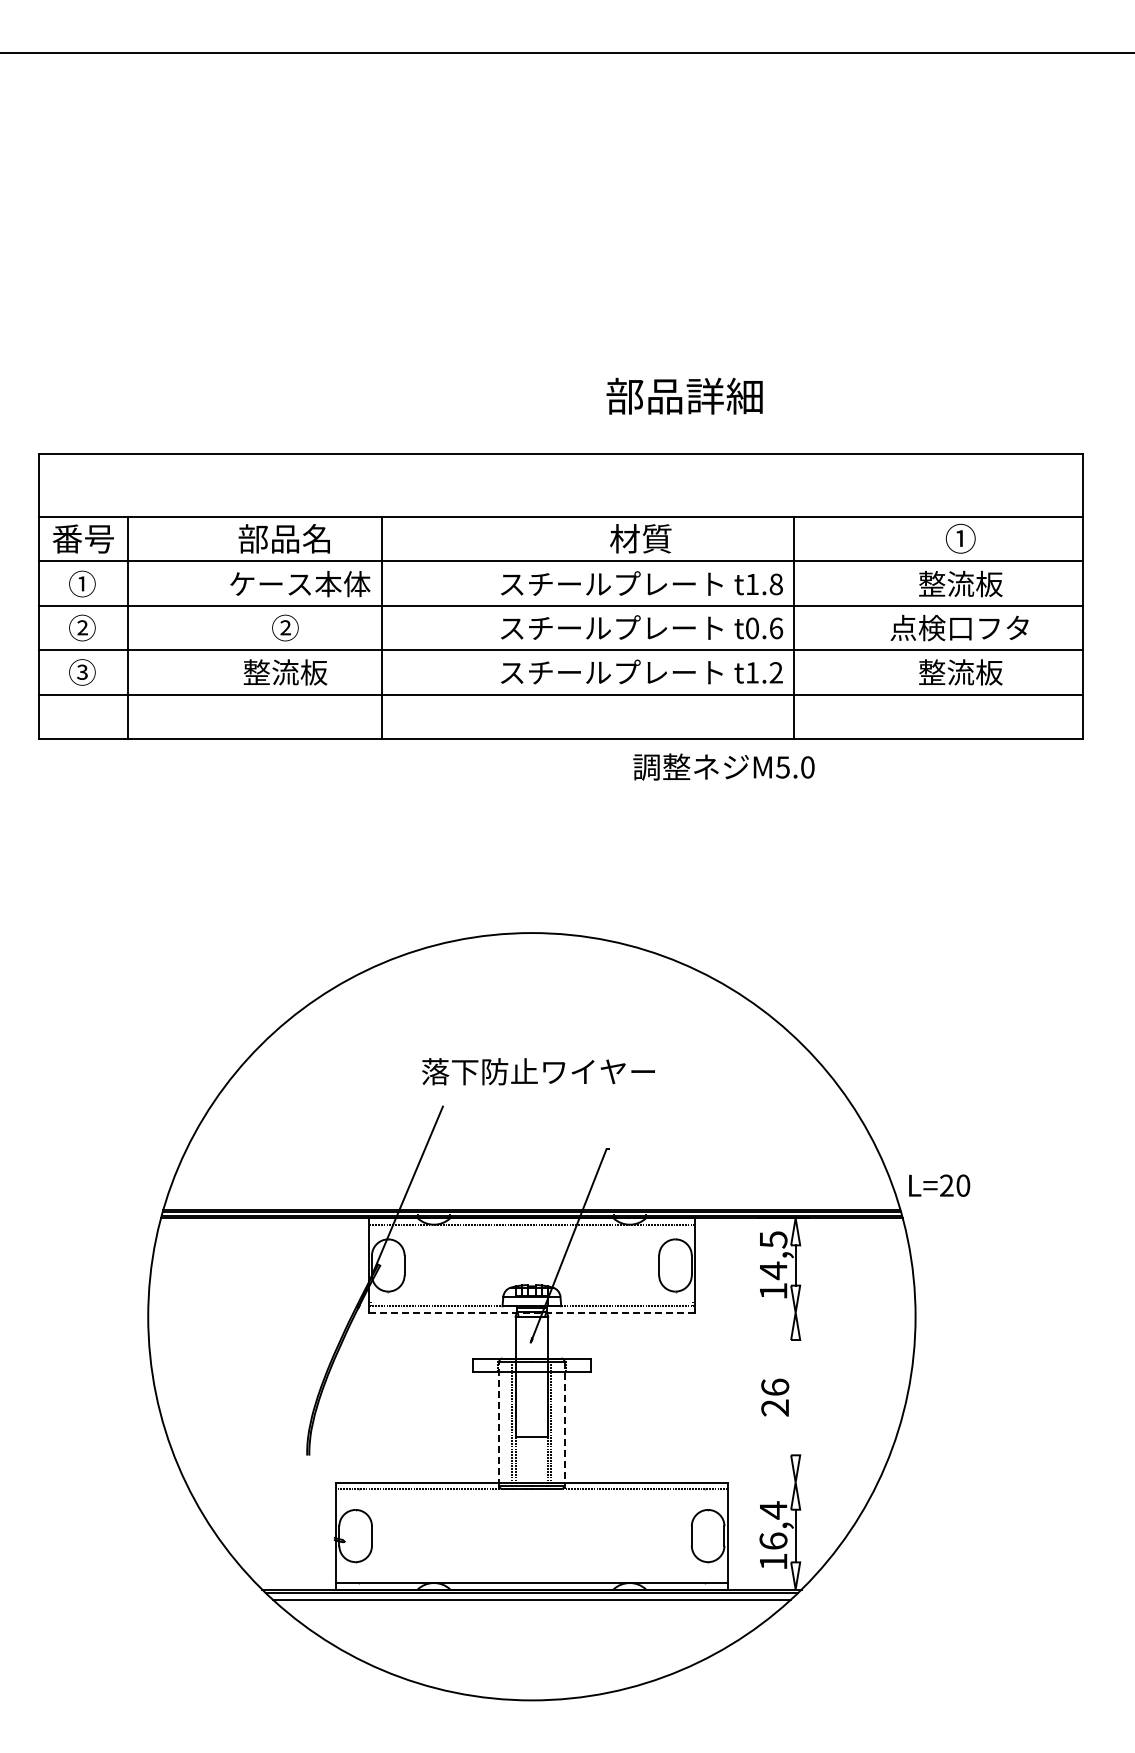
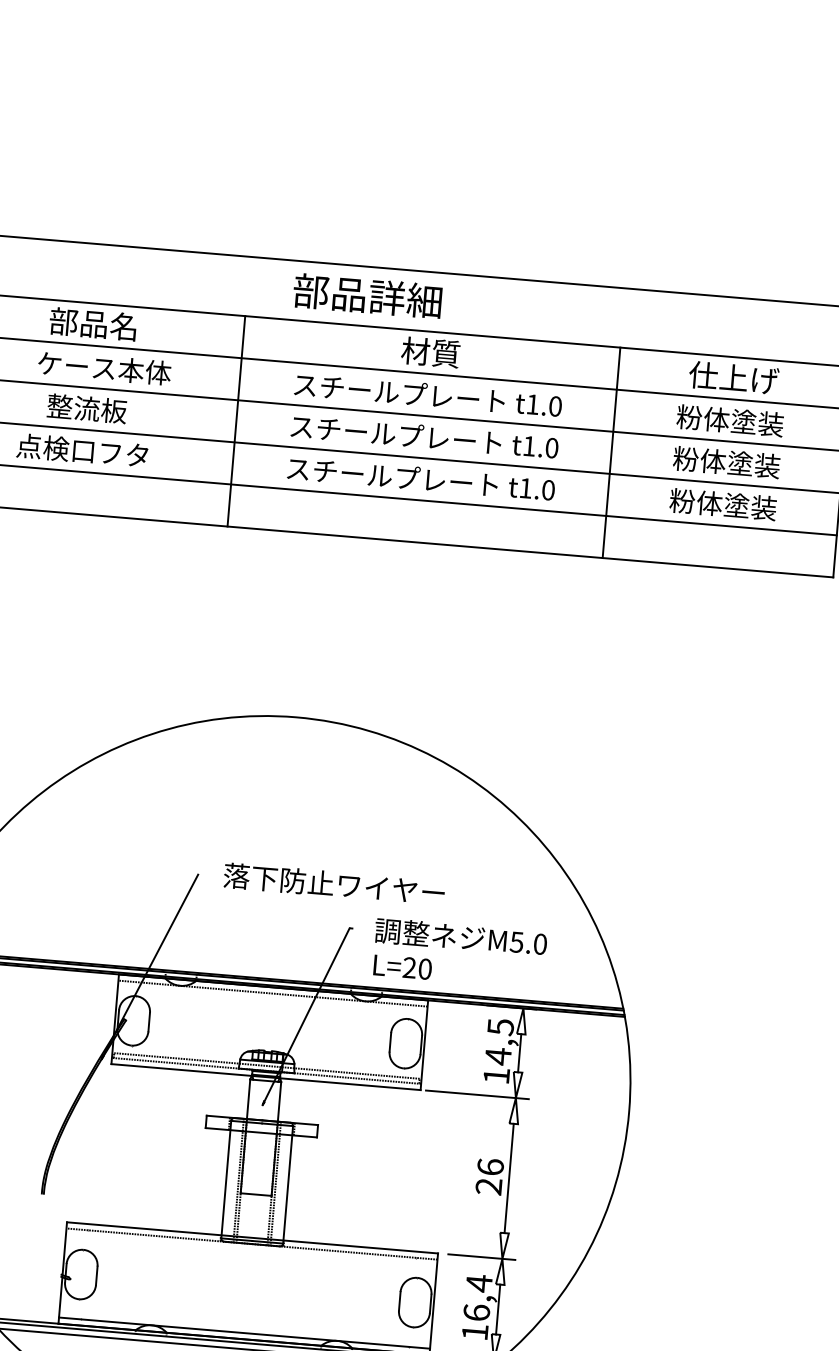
text: (684, 395) -> (367, 295), moved
text: (960, 538) -> (733, 377), ① -> 仕上げ
text: (960, 583) -> (730, 420), 整流板 -> 粉体塗装
text: (775, 584) -> (554, 406), t1.8 -> t1.0
text: (285, 627) -> (87, 408), ➁ -> 整流板
text: (959, 627) -> (725, 461), 点検口フタ -> 粉体塗装
line: (382, 628) -> (236, 421), moved
text: (764, 628) -> (540, 447), t0.6 -> t1.0
line: (794, 628) -> (611, 453), moved
text: (284, 672) -> (82, 450), 整流板 -> 点検口フタ
text: (775, 672) -> (547, 489), t1.2 -> t1.0
text: (960, 672) -> (723, 504), 整流板 -> 粉体塗装
text: (723, 766) -> (460, 936), moved
text: (538, 1071) -> (334, 884), moved
text: (939, 1185) -> (402, 967), moved
line: (531, 1301) -> (266, 1066), added
line: (531, 1312) -> (265, 1076), dashed -> solid
line: (754, 1312) -> (476, 1094), added
line: (795, 1397) -> (509, 1178), added
line: (499, 1423) -> (226, 1179), dashed -> solid
line: (564, 1424) -> (288, 1185), dashed -> solid
line: (773, 1482) -> (481, 1257), added

